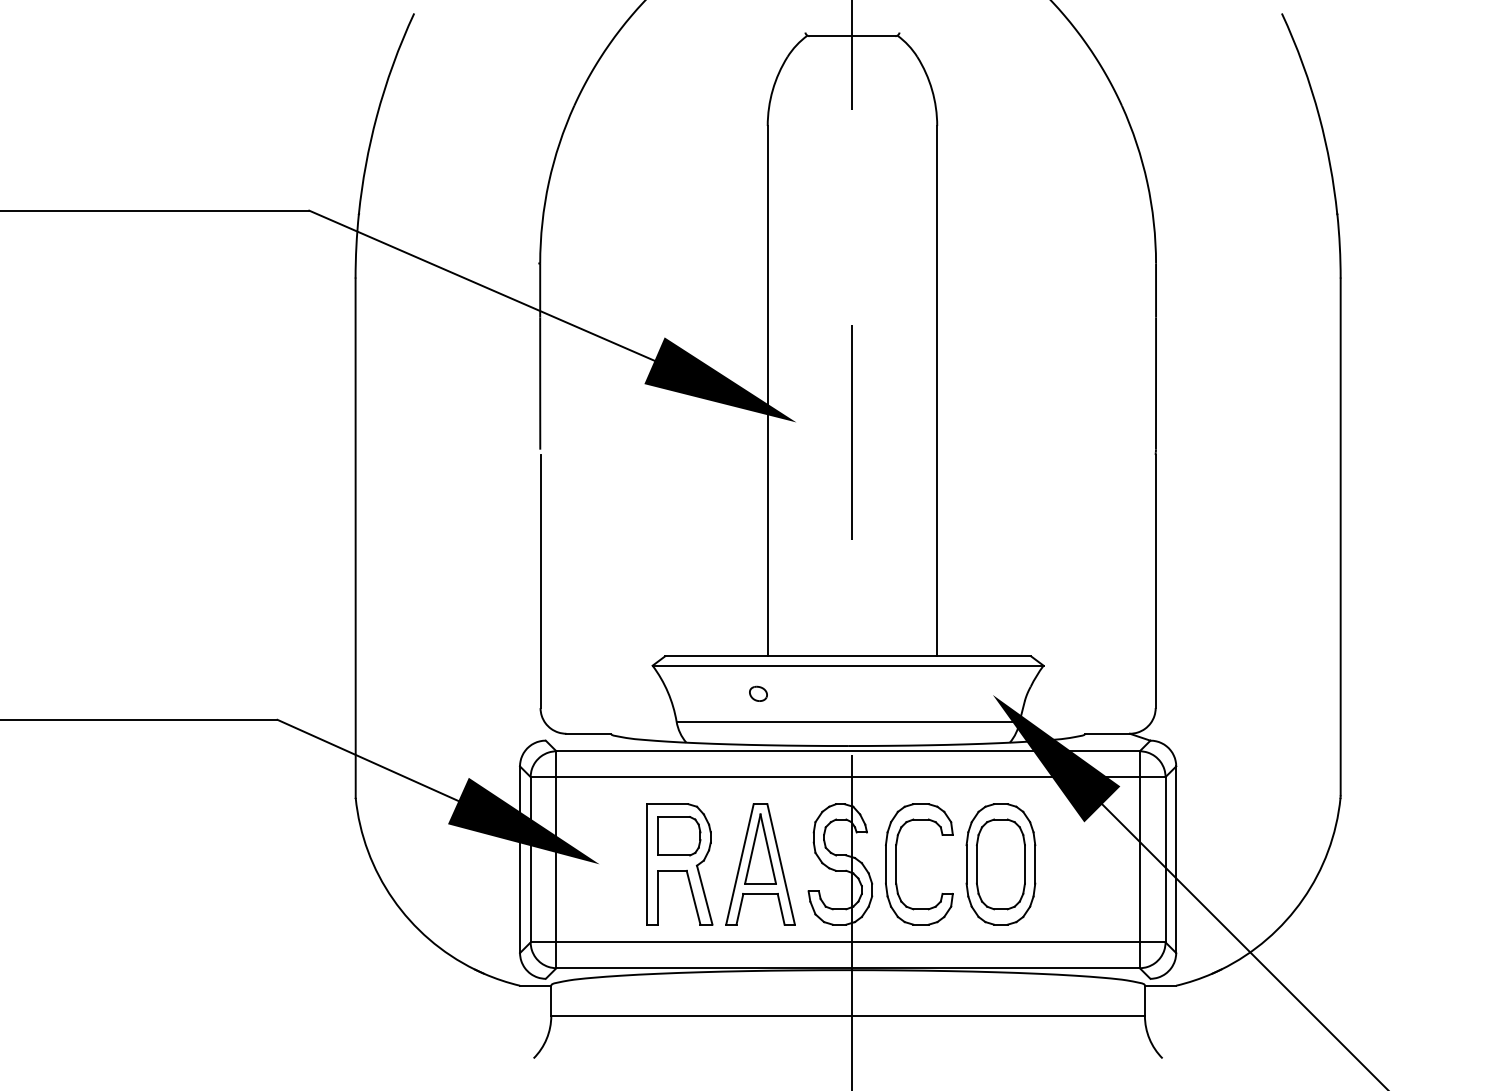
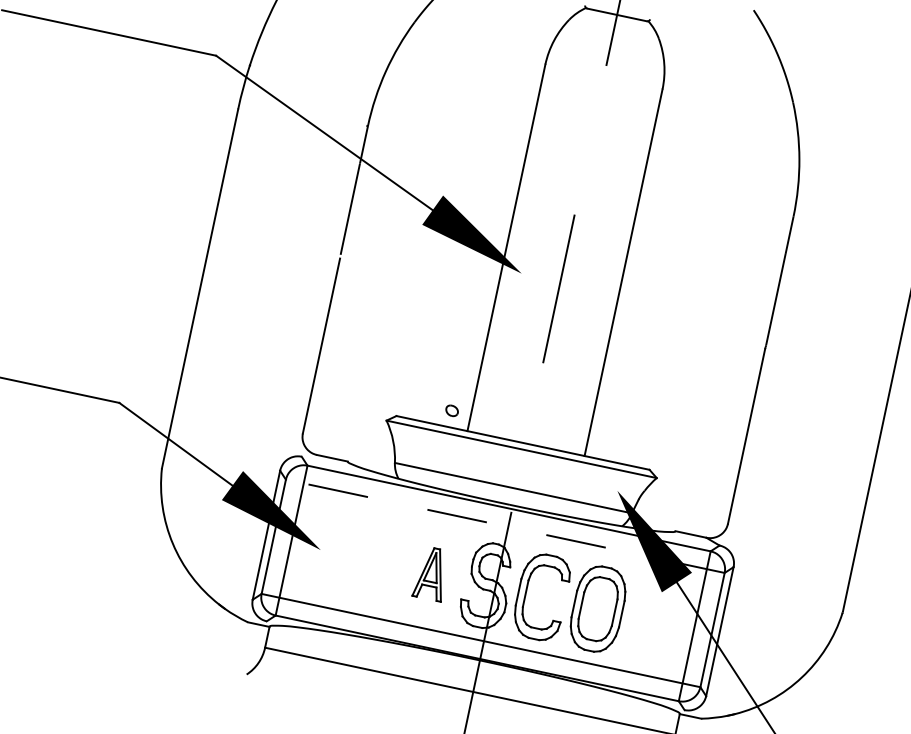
part: (758, 693) -> (452, 410), moved
line: (847, 777) -> (504, 526), solid -> dashed
part: (679, 864) -> (375, 561), removed
part: (760, 864) -> (431, 573), size x0.6

